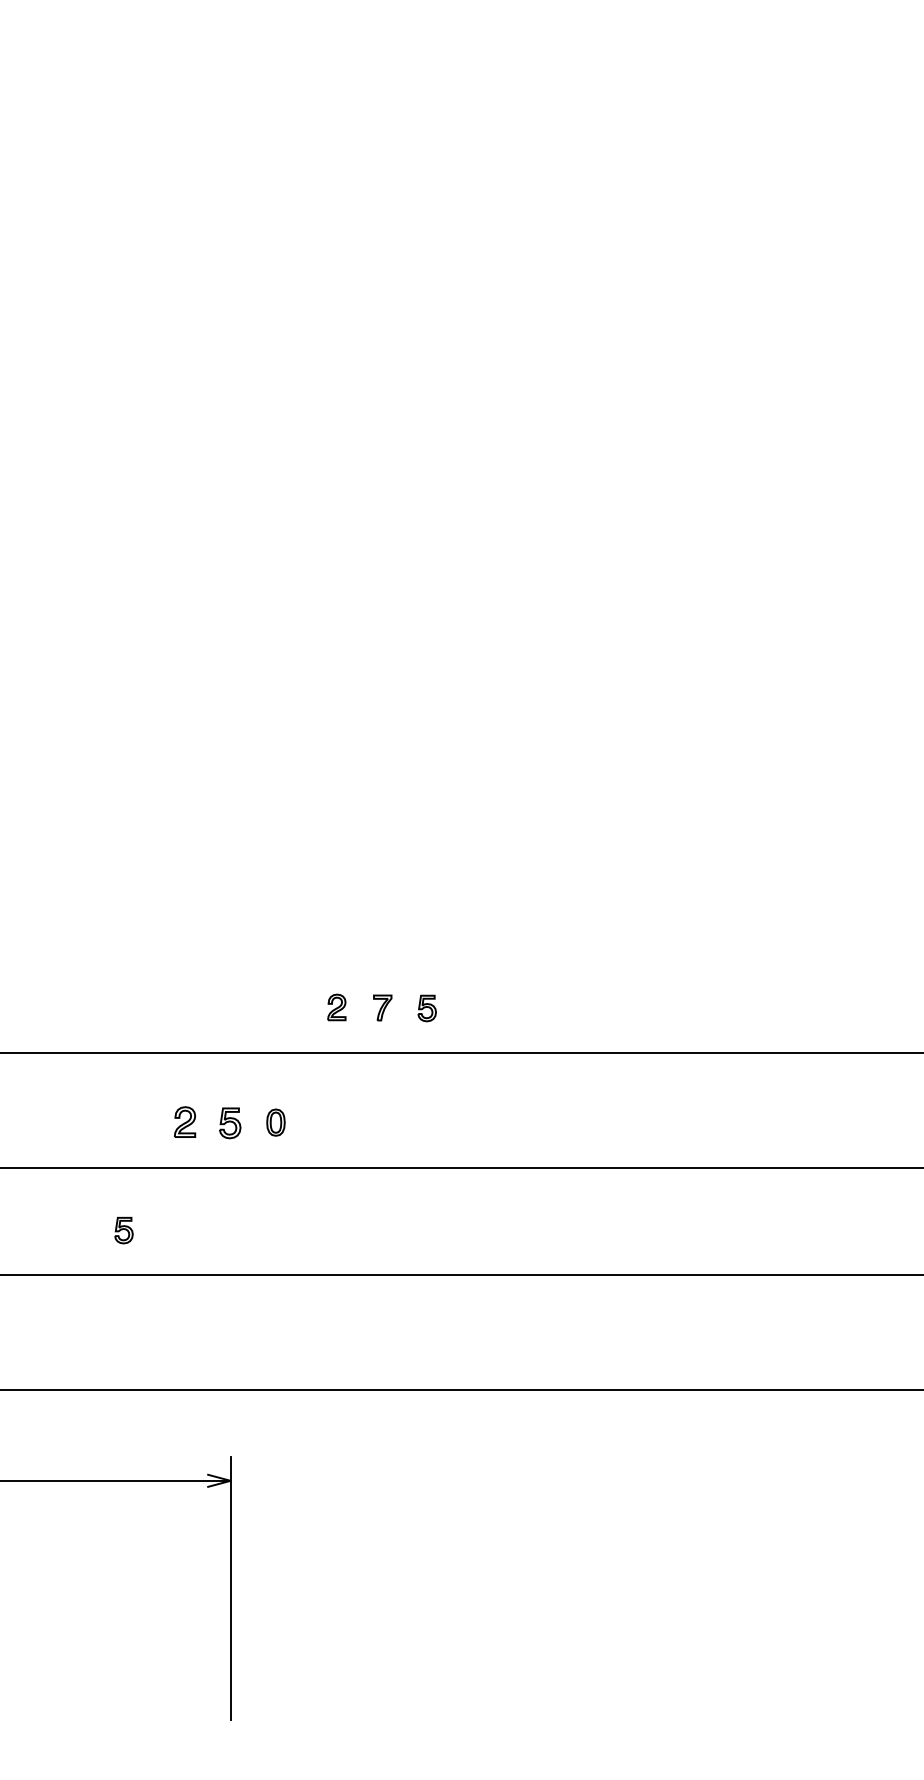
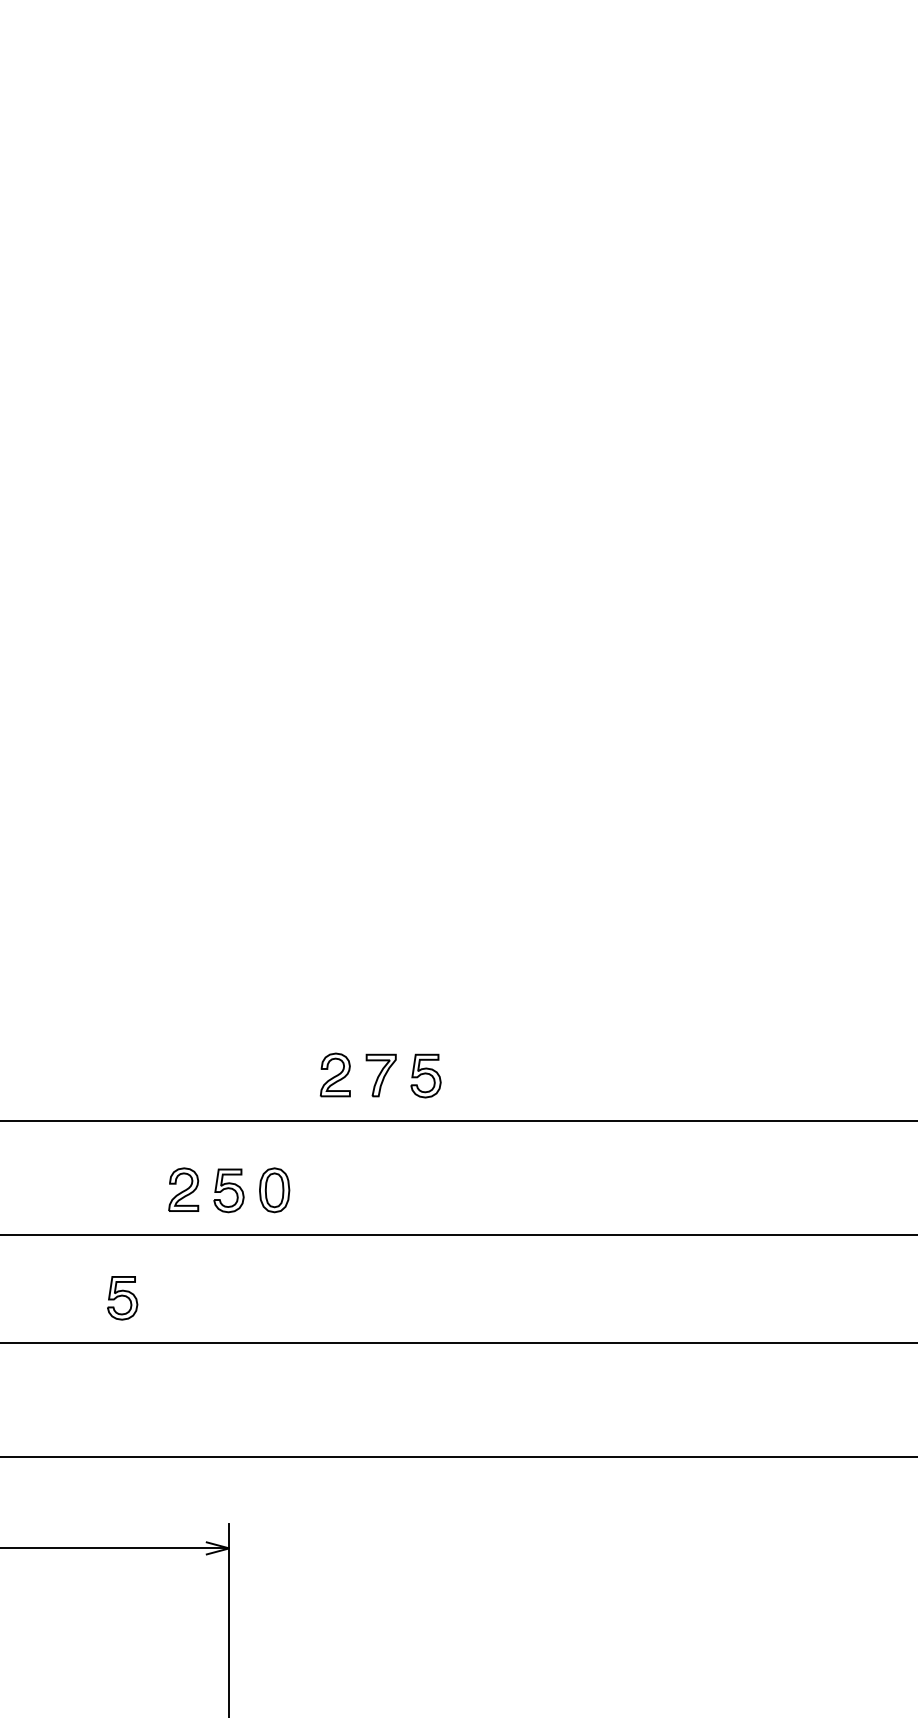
part: (336, 1007) -> (335, 1075), size x1.67
part: (382, 1007) -> (381, 1075), size x1.67
part: (426, 1008) -> (425, 1076), size x1.67
part: (184, 1121) -> (183, 1189), size x1.43
part: (275, 1122) -> (274, 1190), size x1.67
part: (229, 1123) -> (228, 1191), size x1.43
part: (123, 1230) -> (122, 1298), size x1.67

